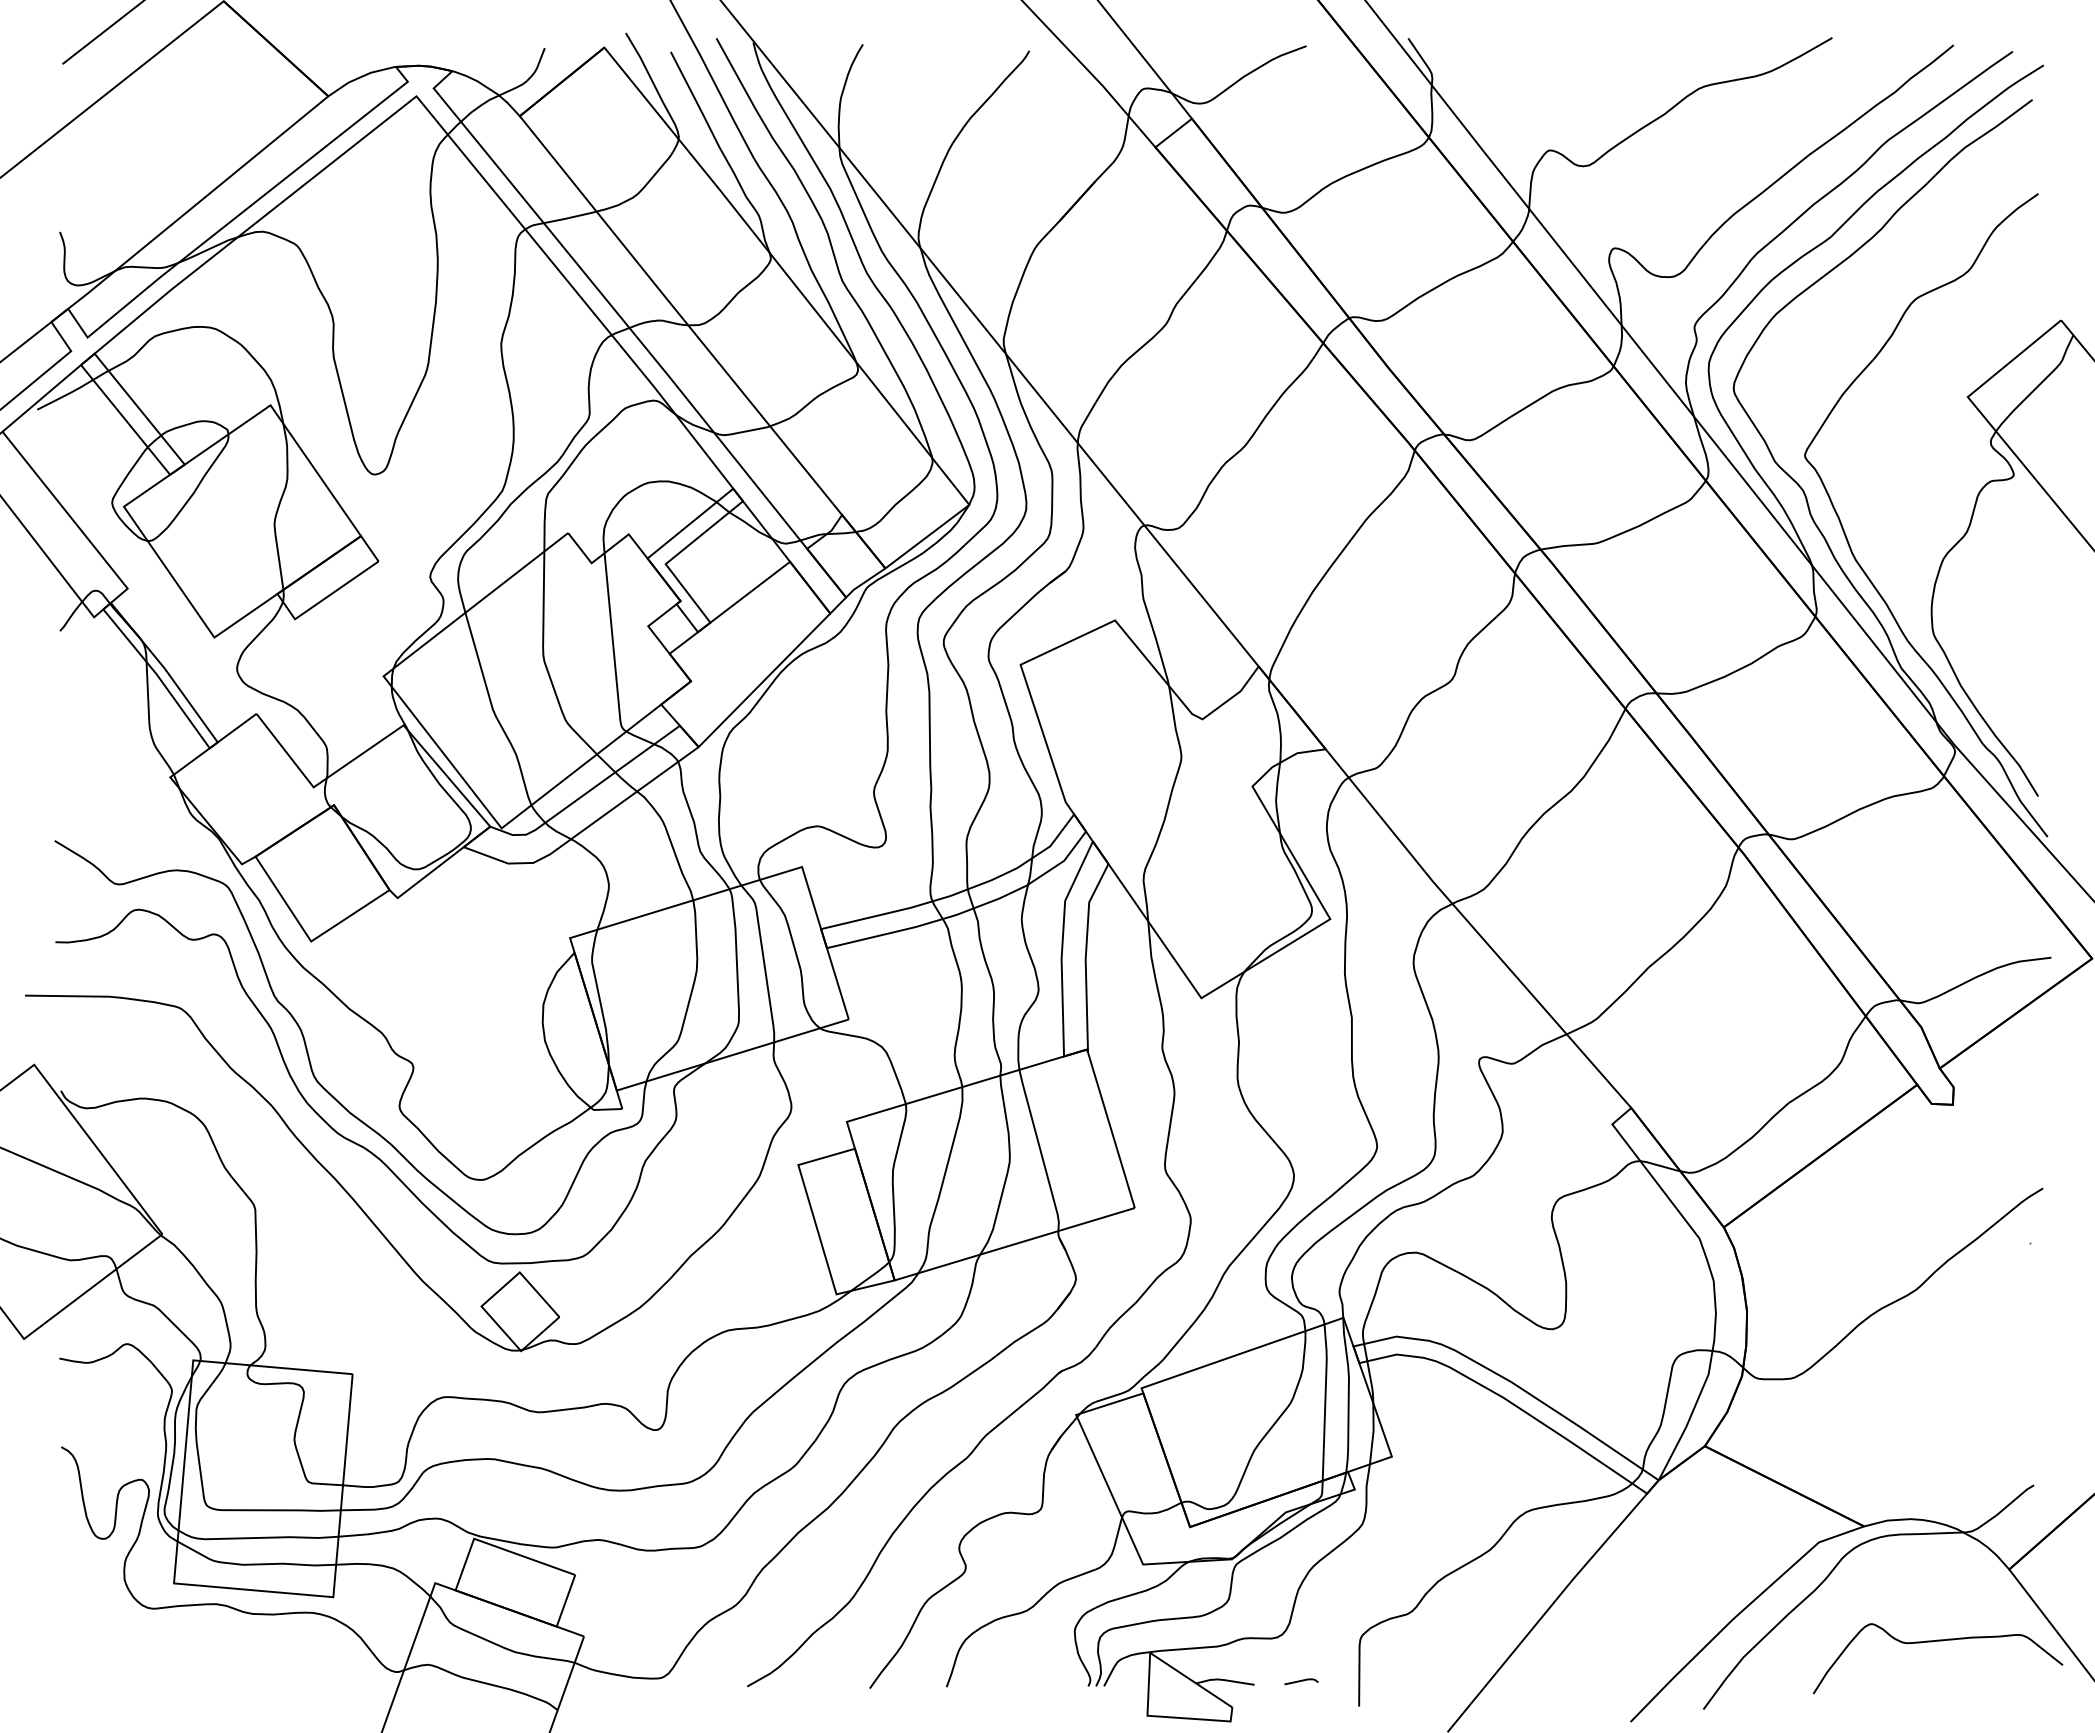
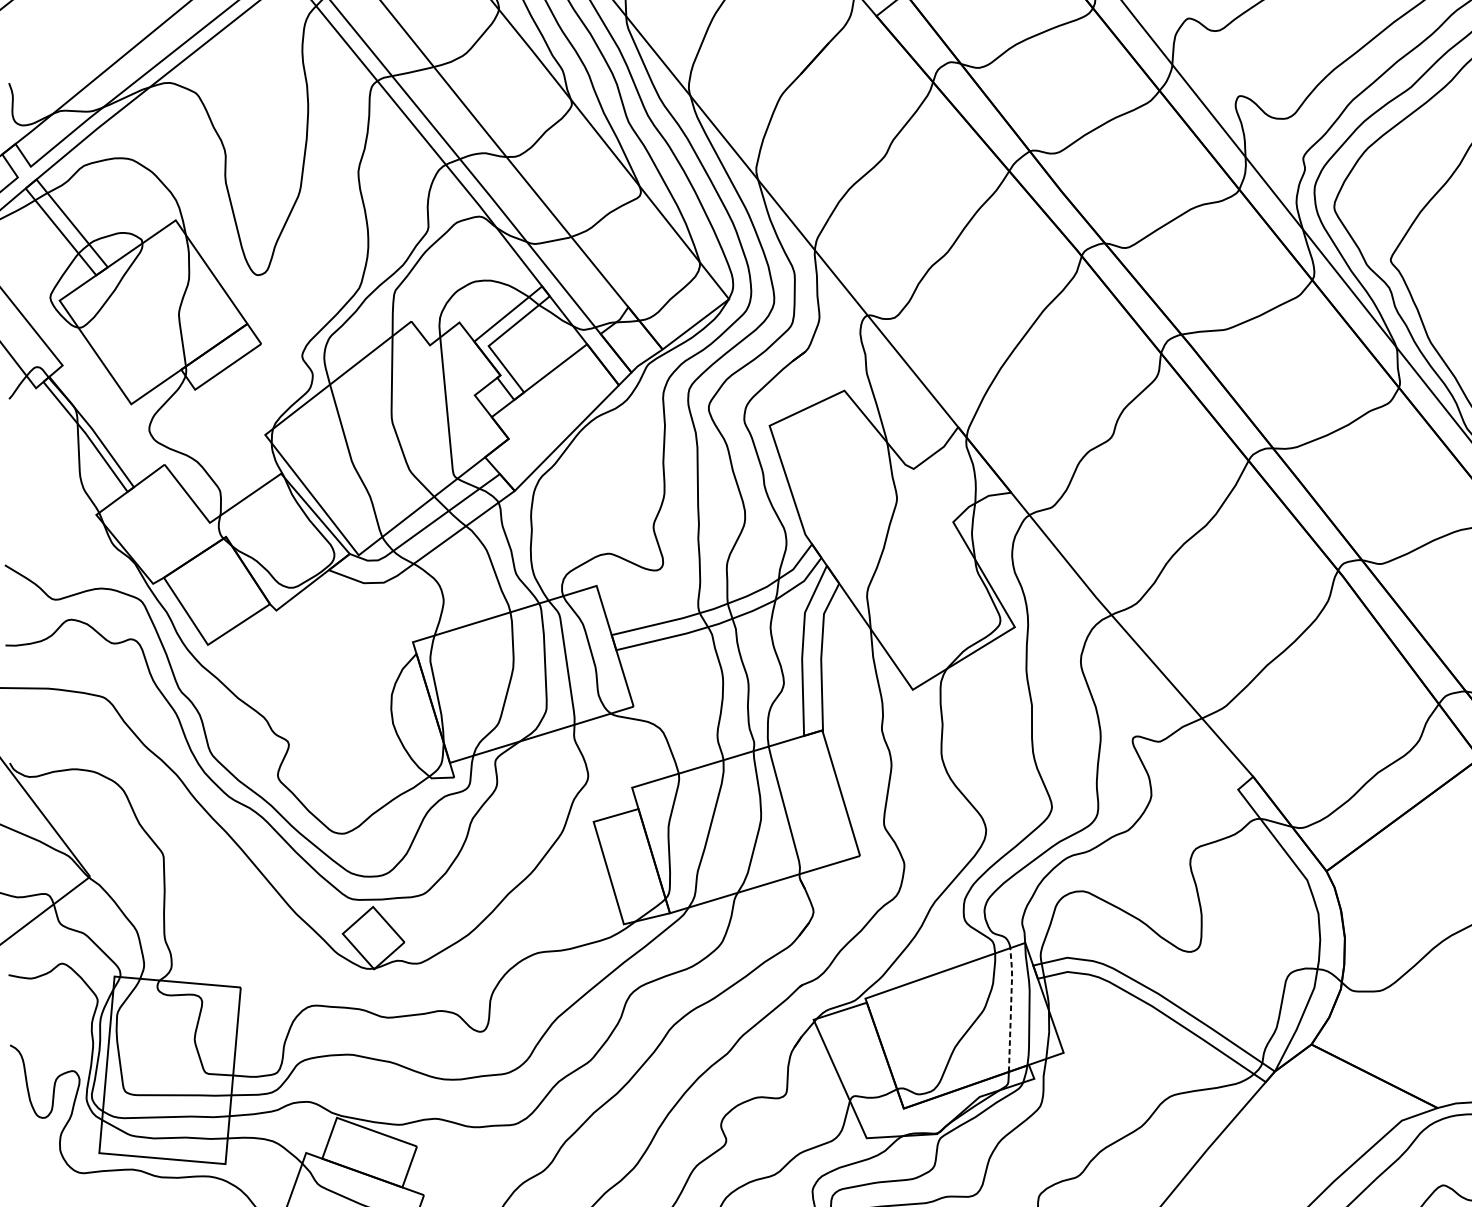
line: (1325, 1401) -> (1011, 1009), solid -> dashed

